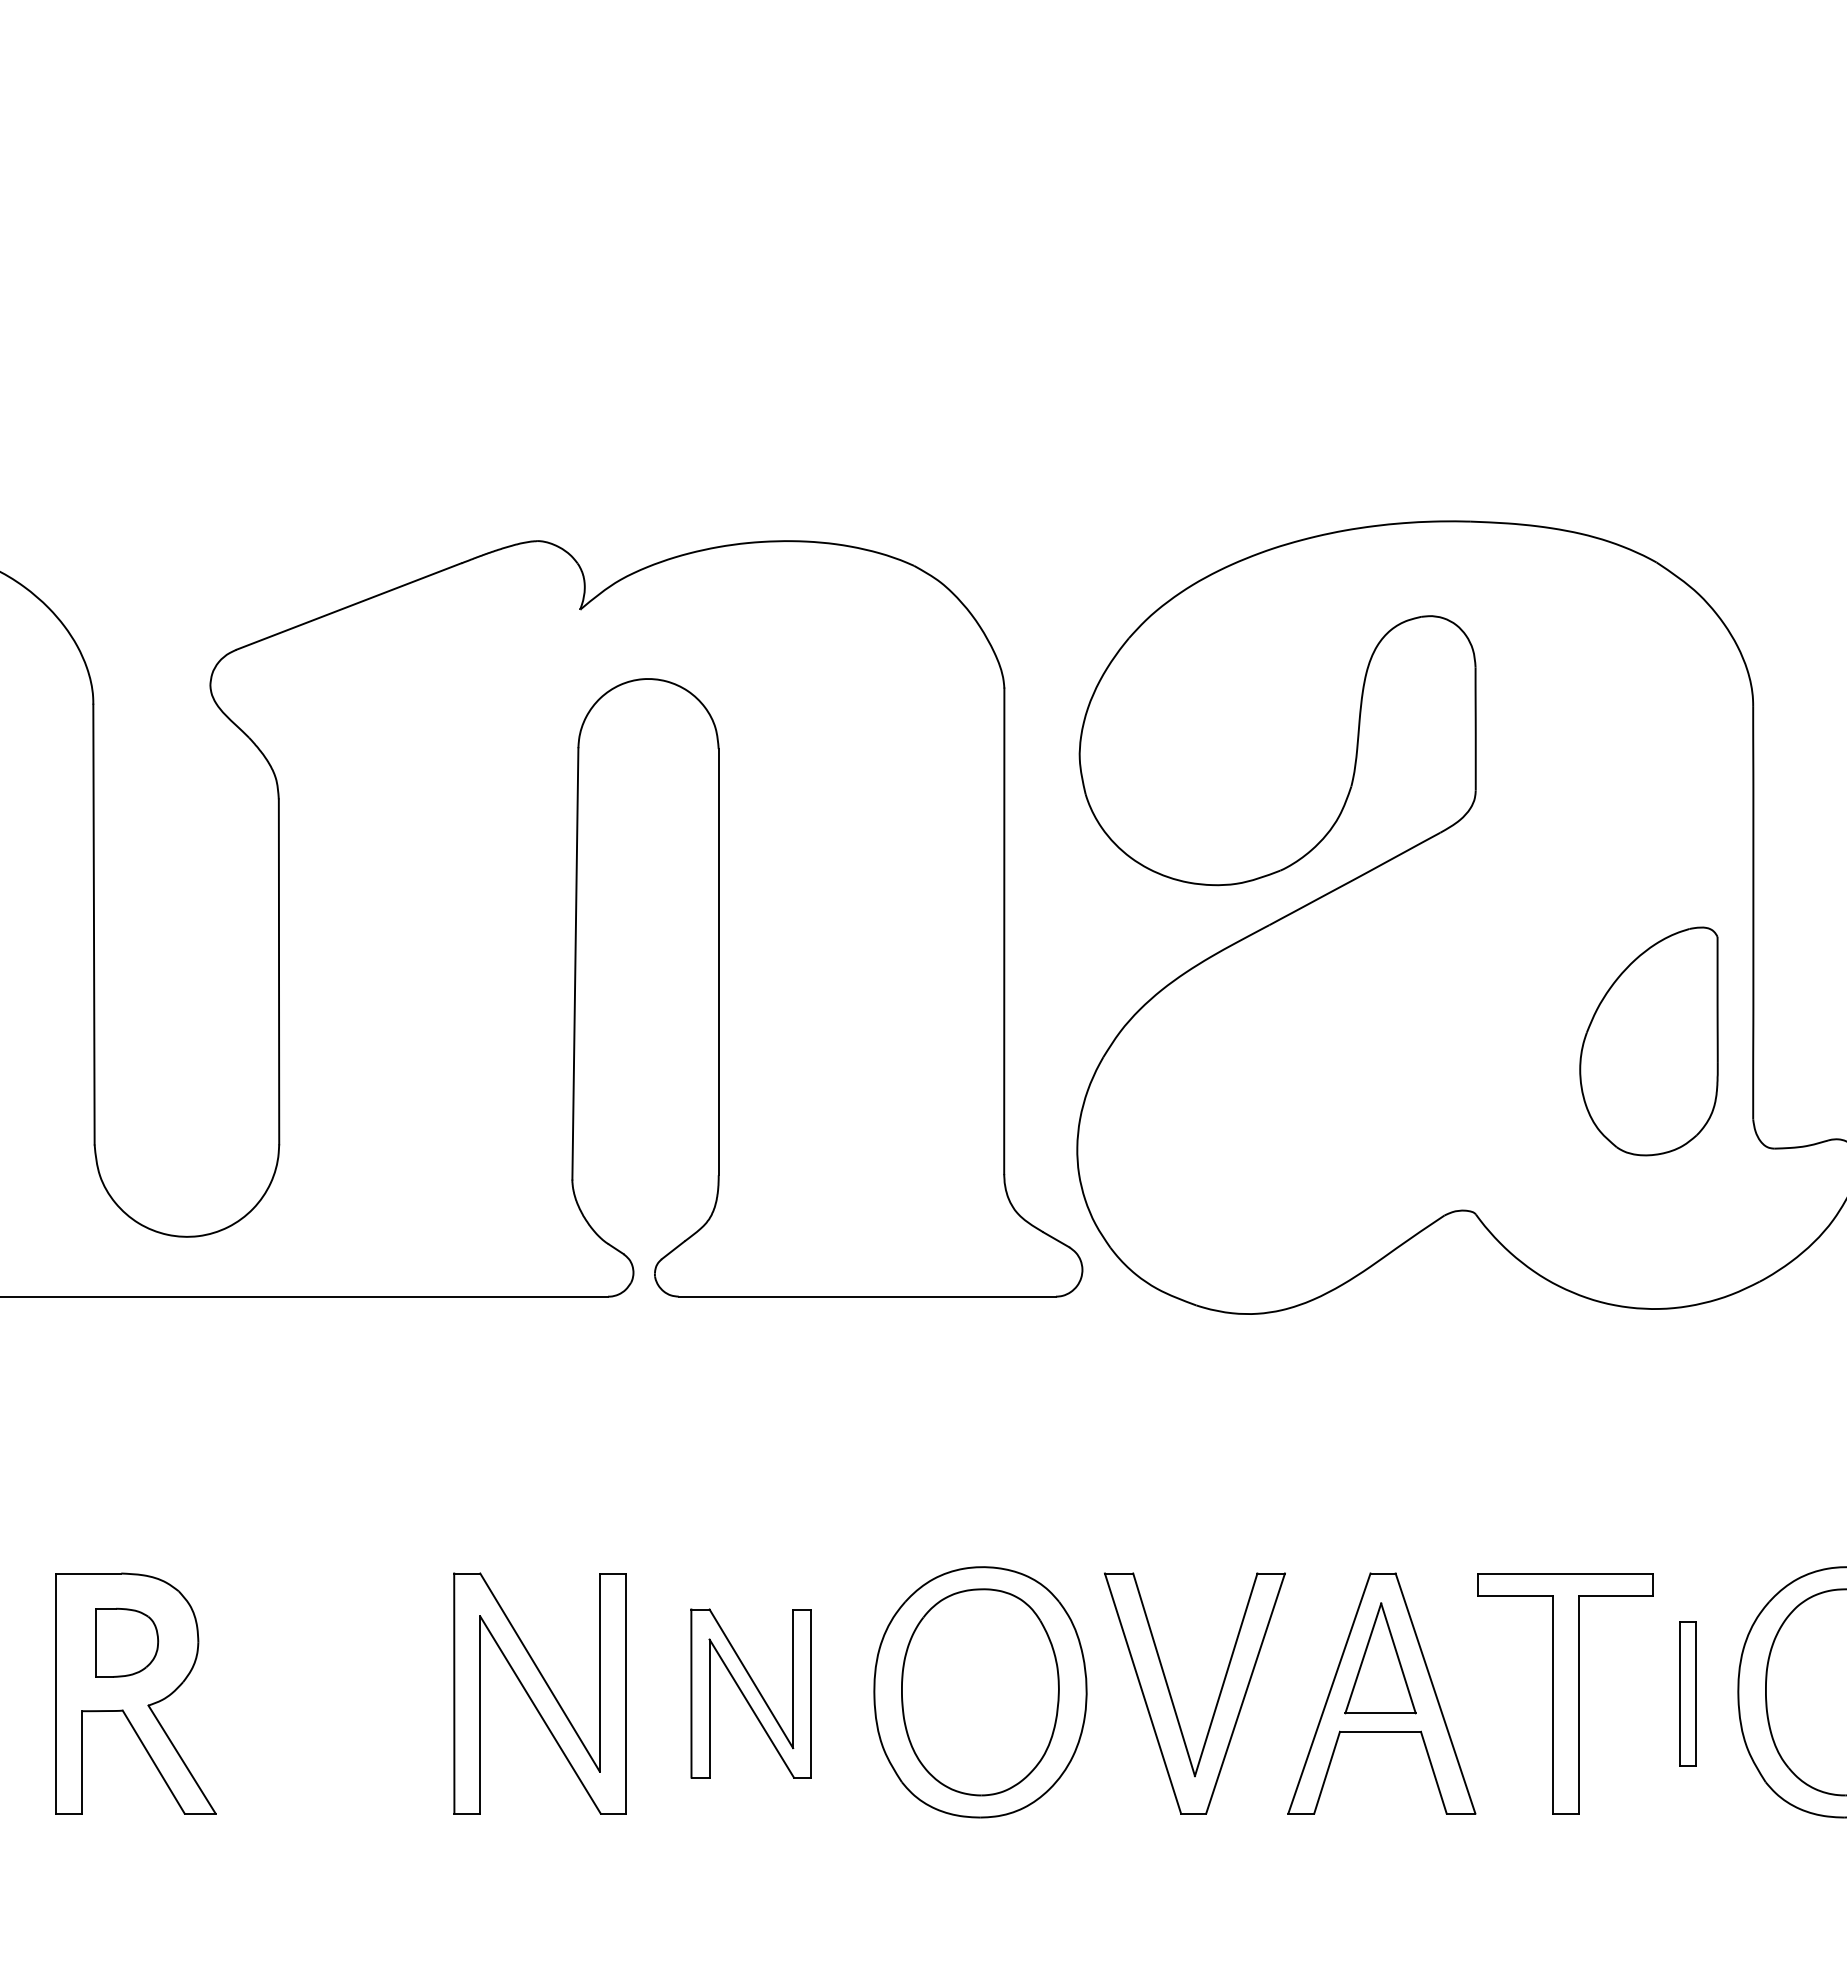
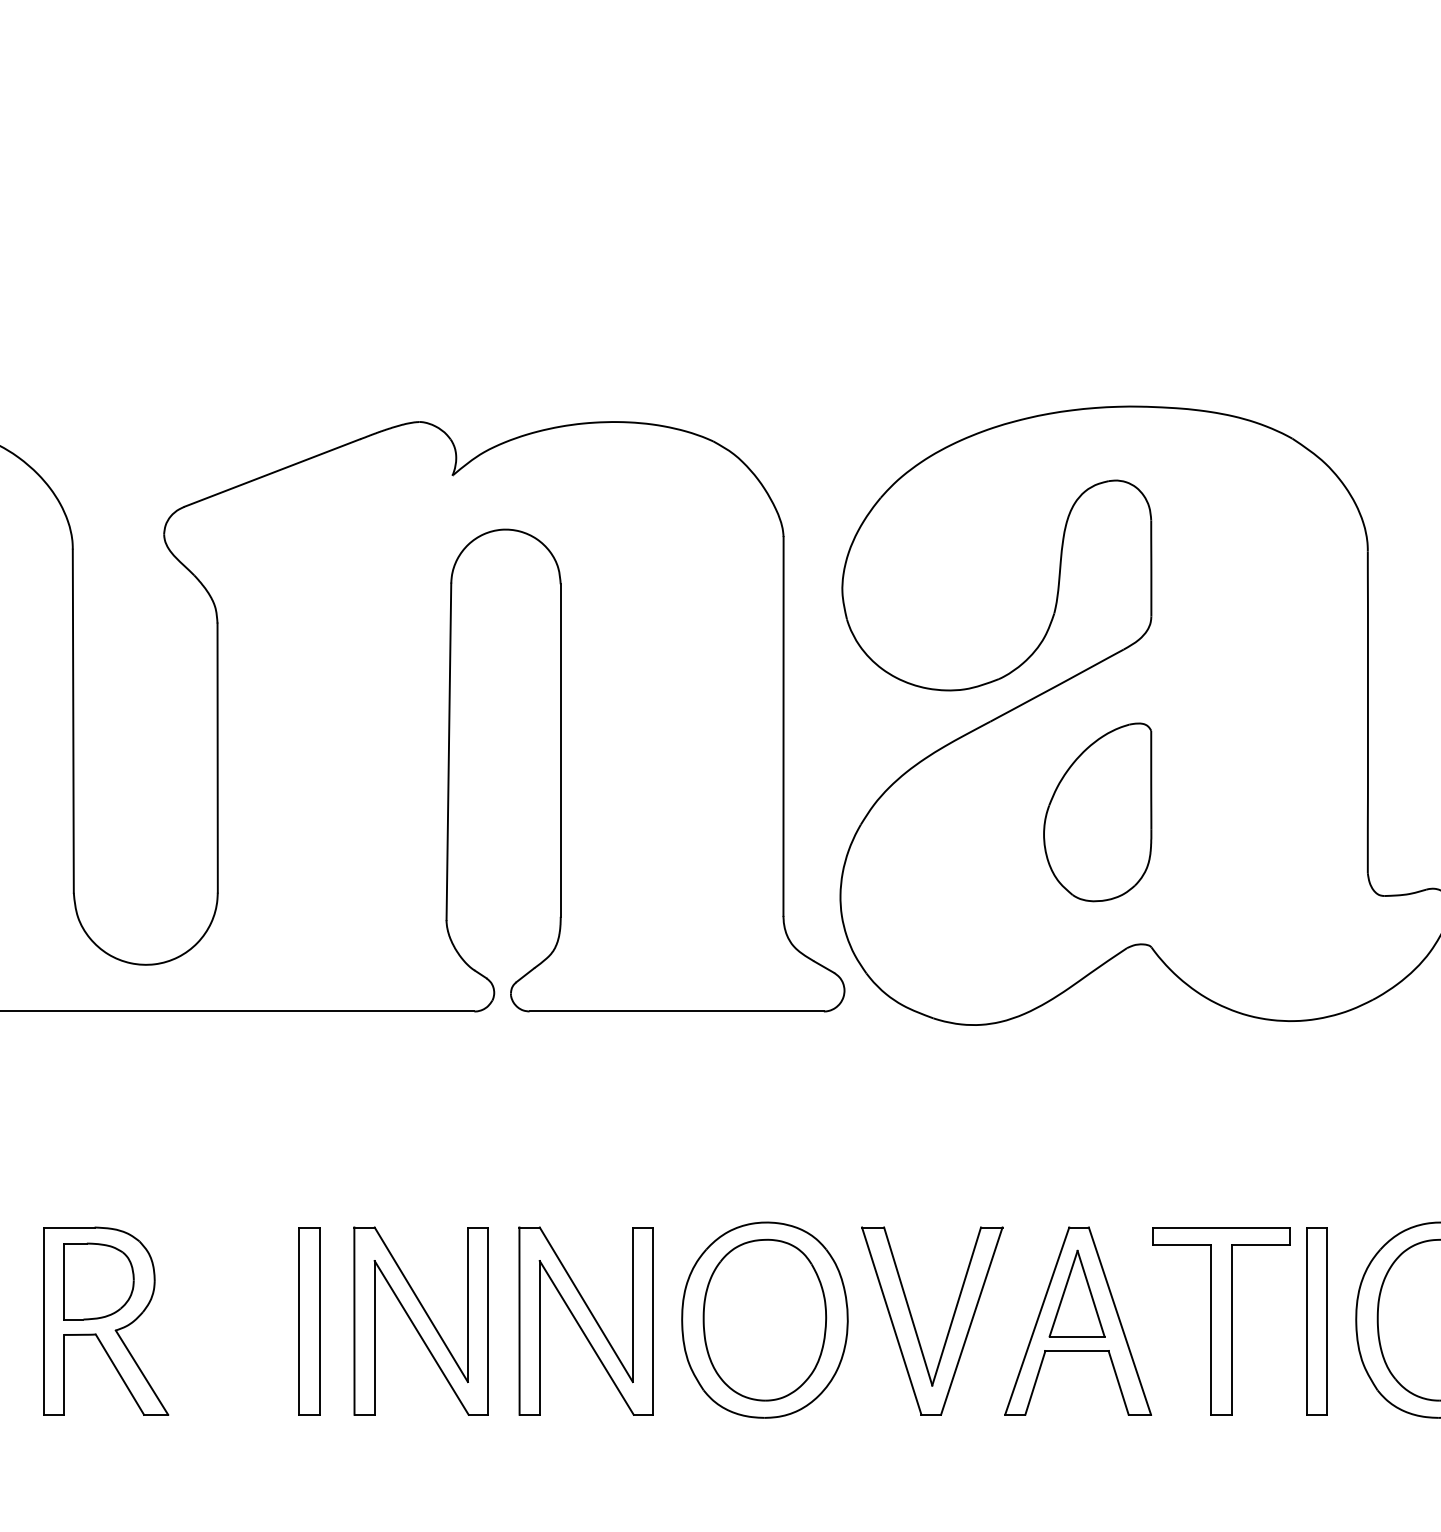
part: (1648, 1041) -> (1097, 812), moved
part: (126, 1642) -> (98, 1281), size x1.43
part: (396, 1693) -> (309, 1321), added
part: (750, 1693) -> (585, 1321), size x1.43
part: (1687, 1693) -> (1316, 1321), size x1.67

